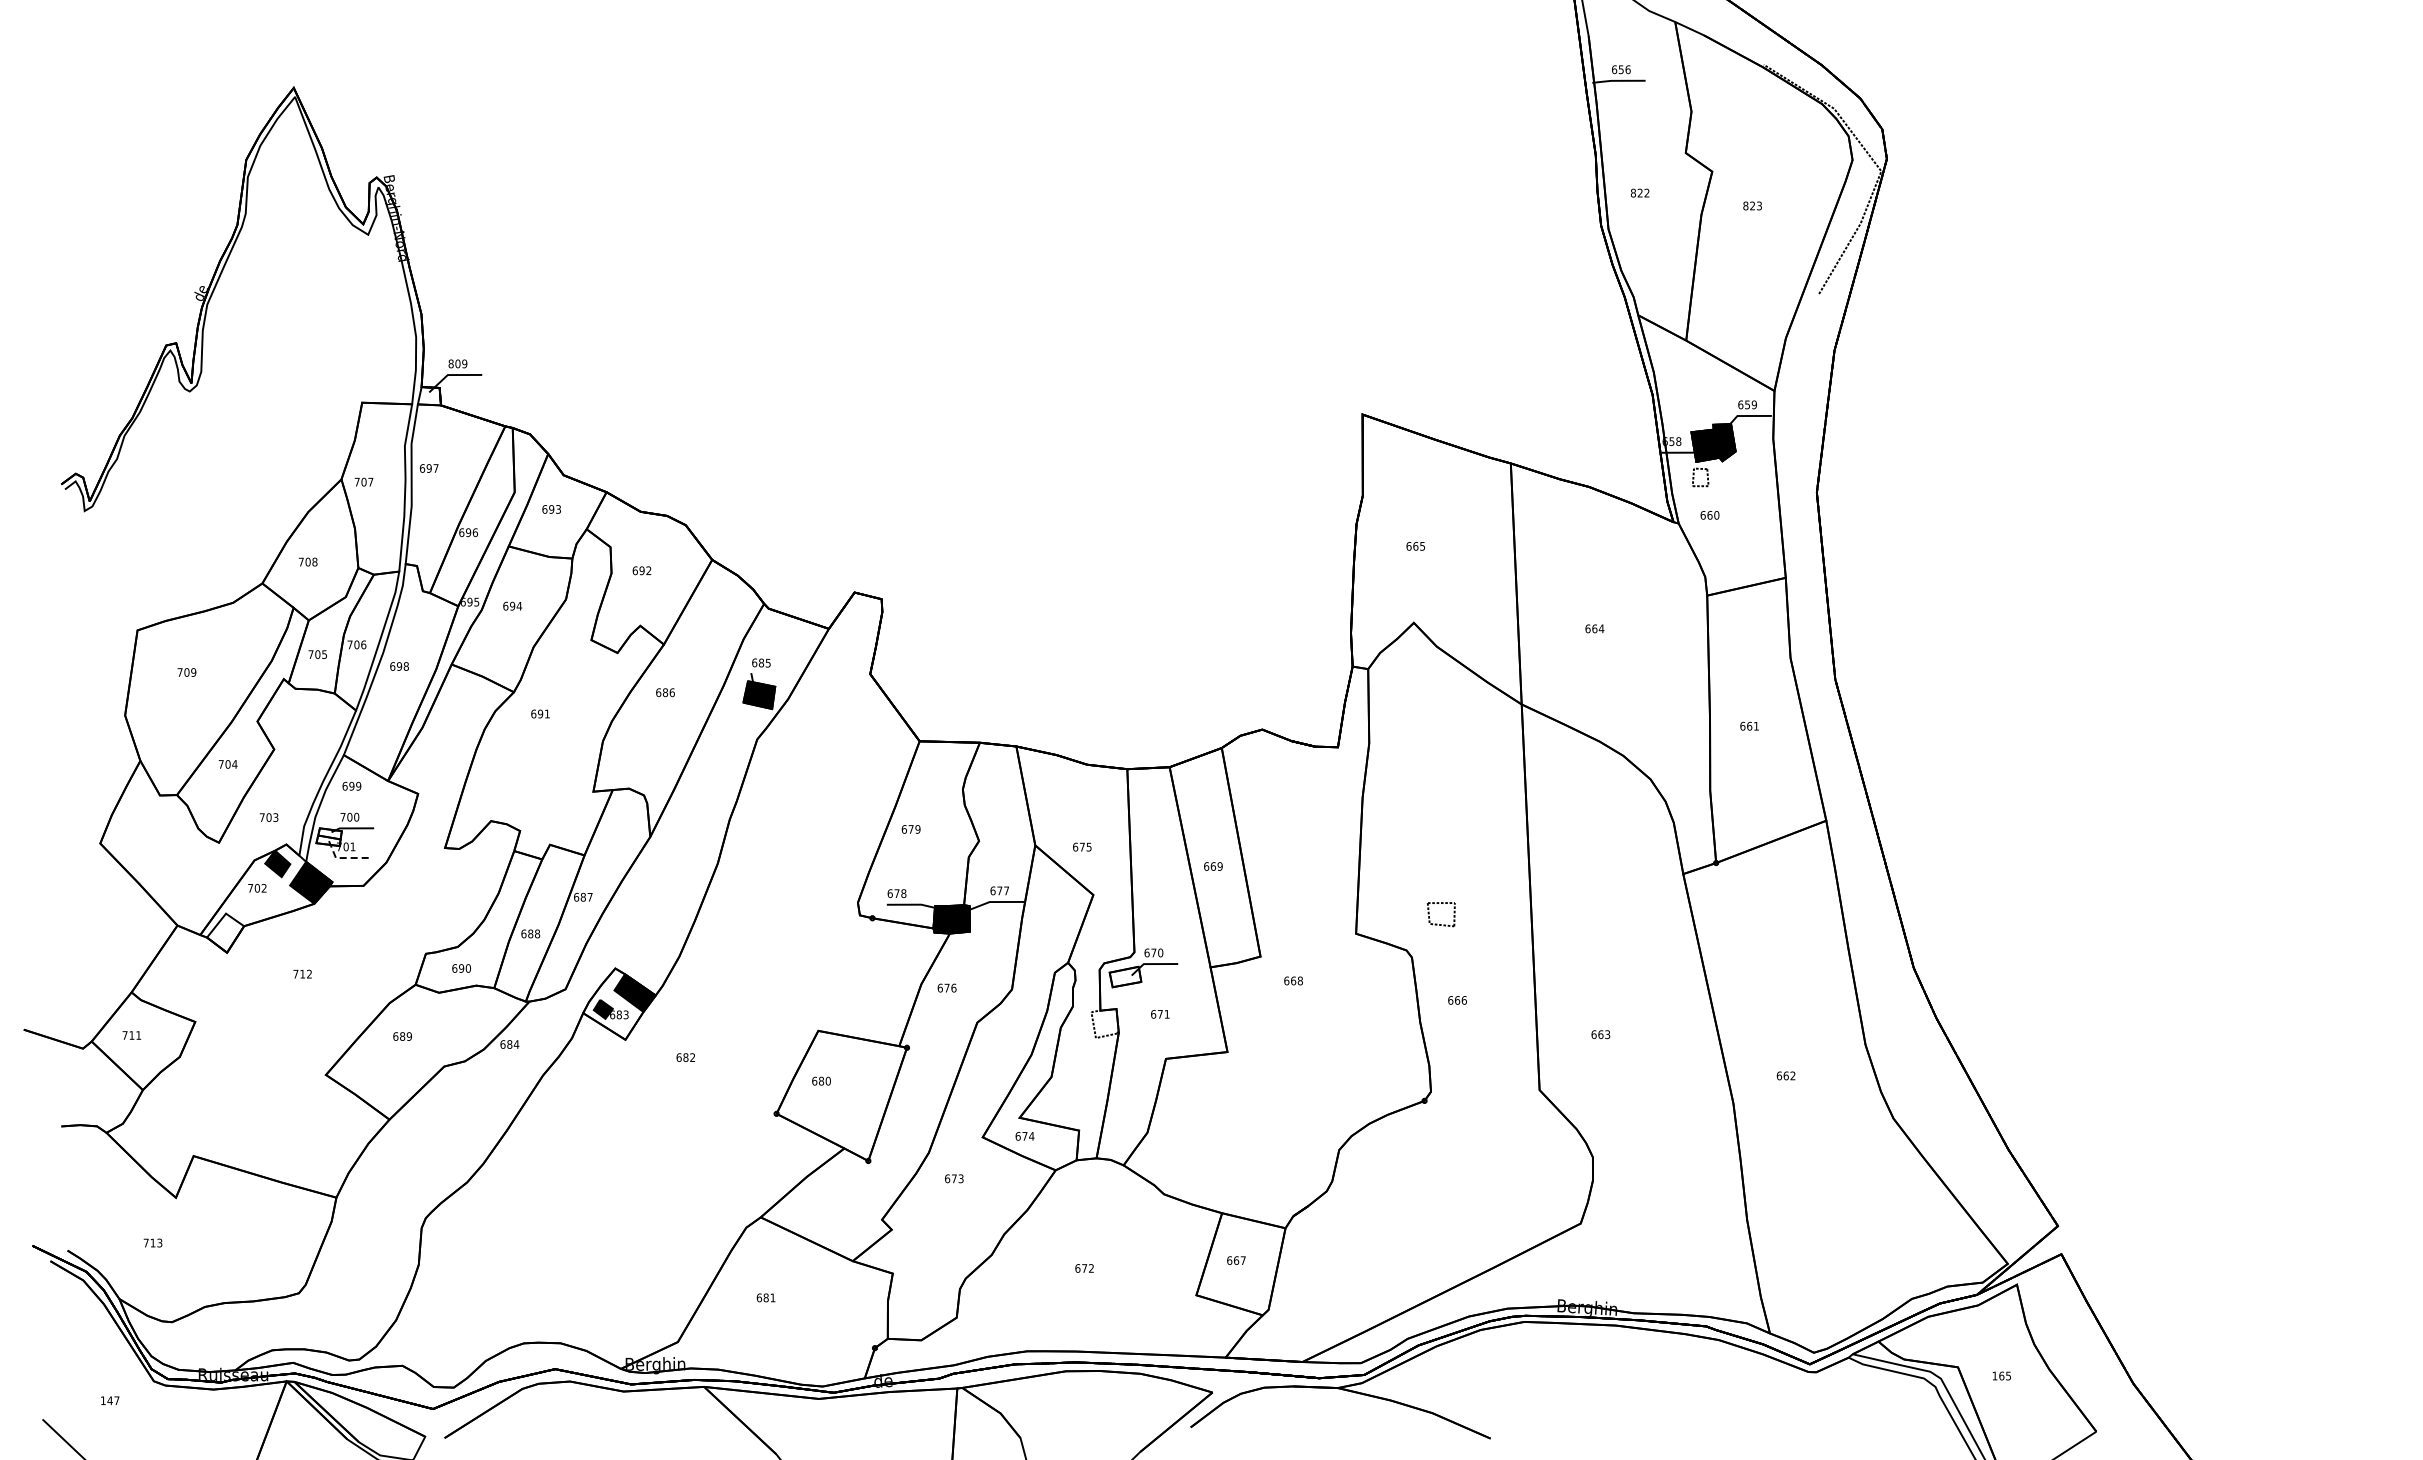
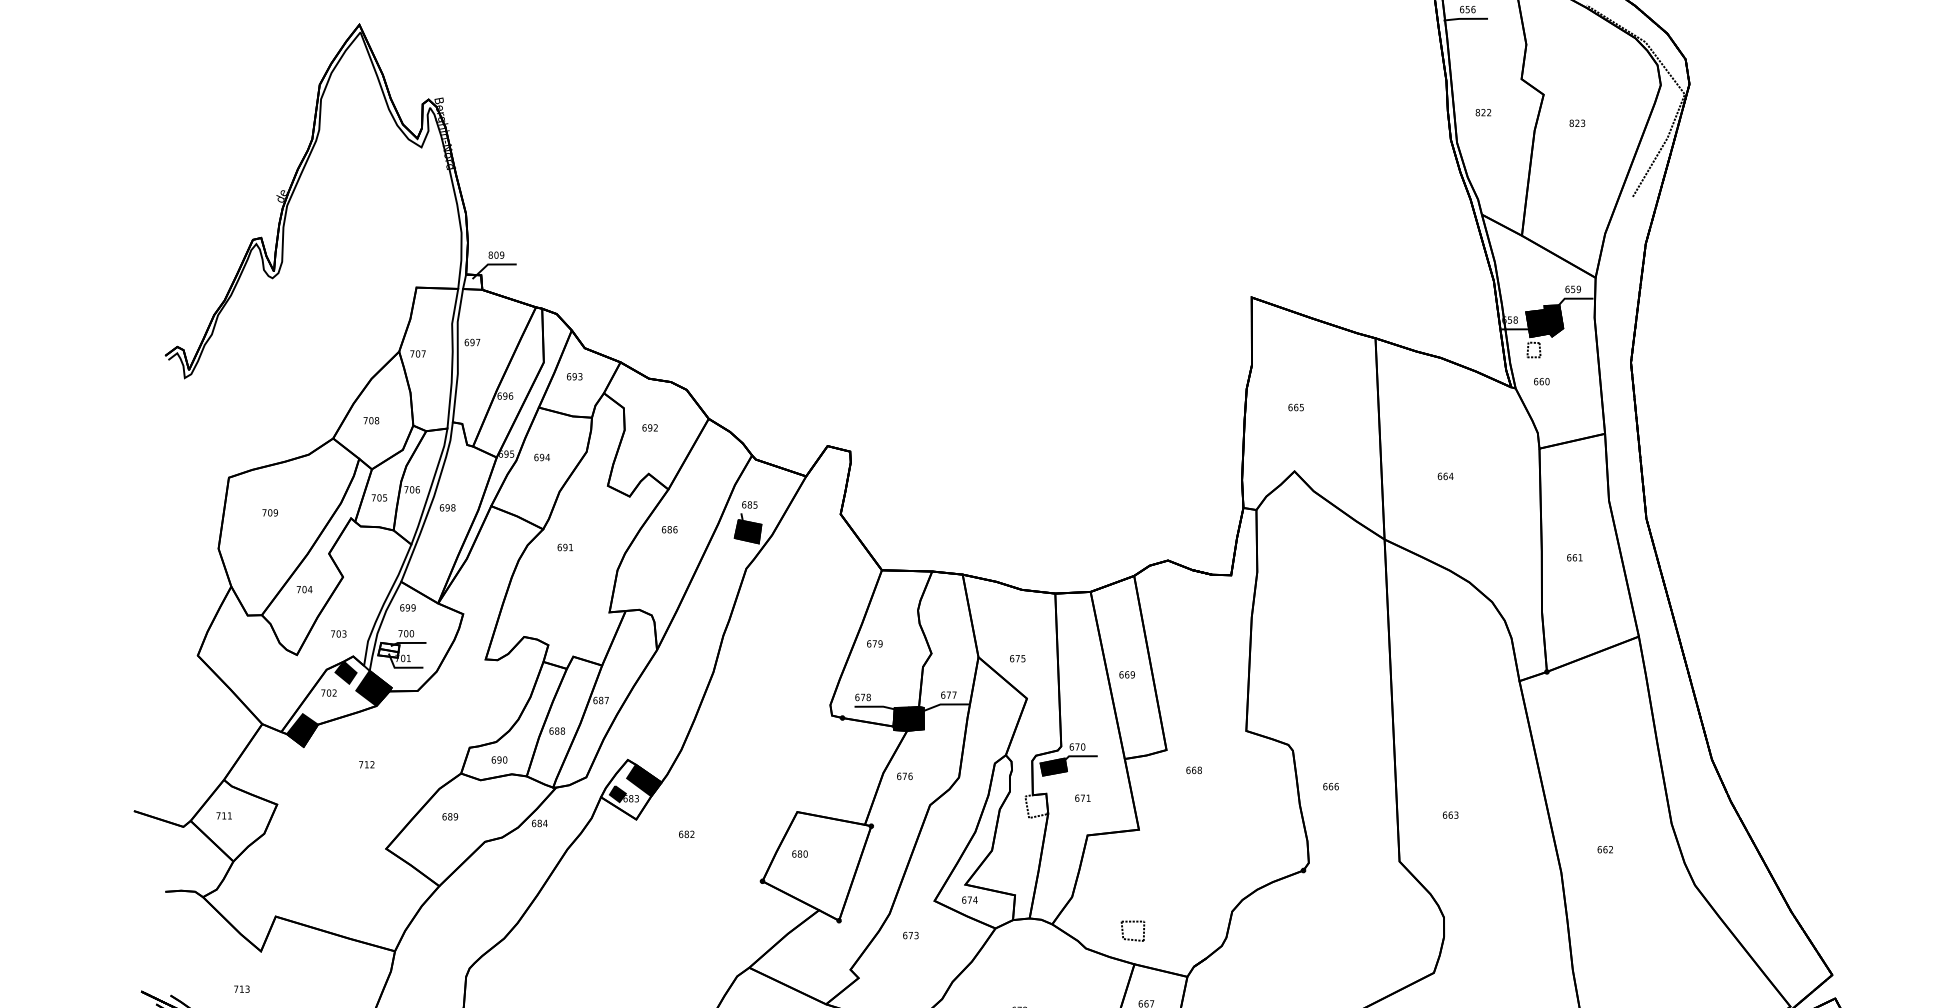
line: (343, 858) -> (400, 668), dashed -> solid
part: (1437, 923) -> (1129, 938), moved
fill: (225, 932) -> (302, 729), added
fill: (1125, 976) -> (1053, 766), added

